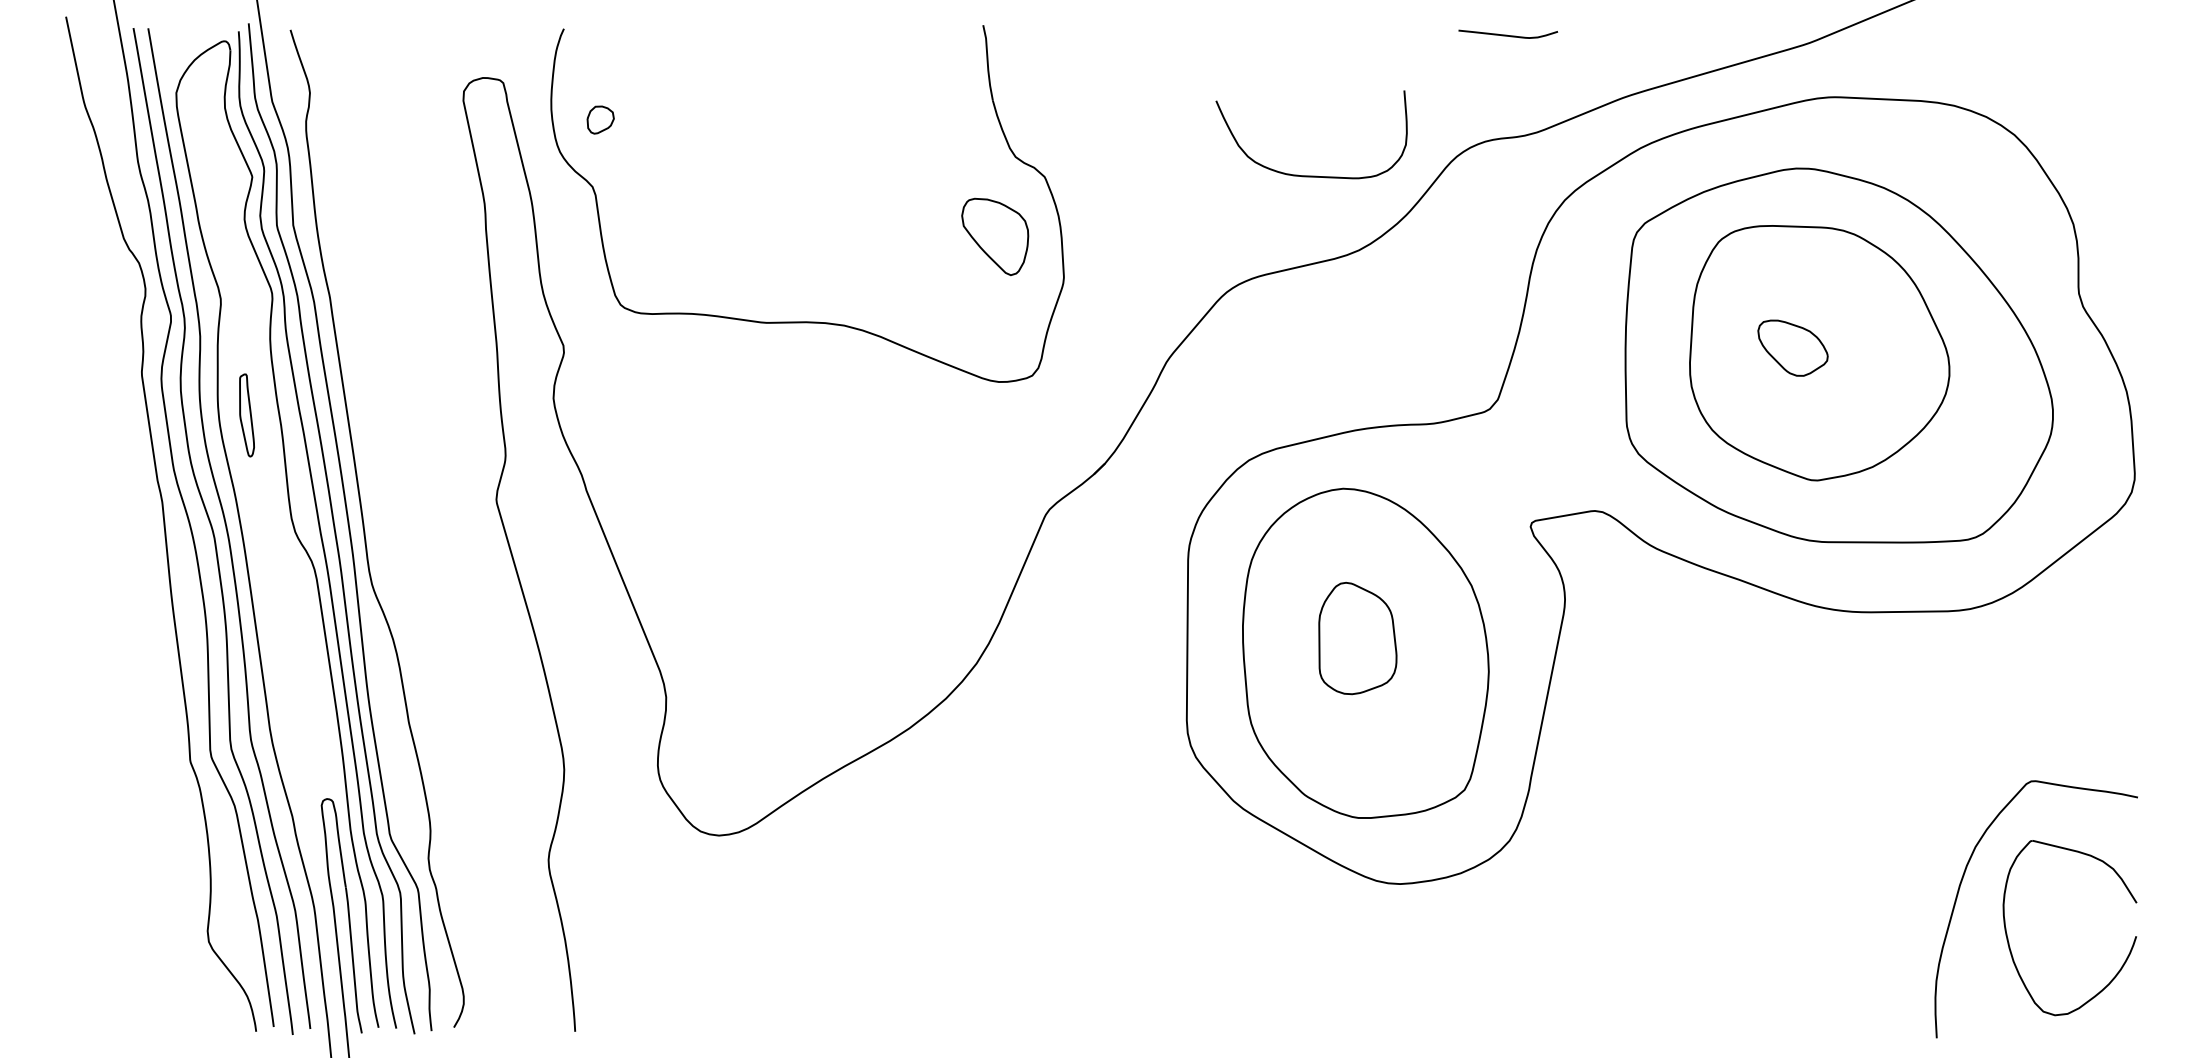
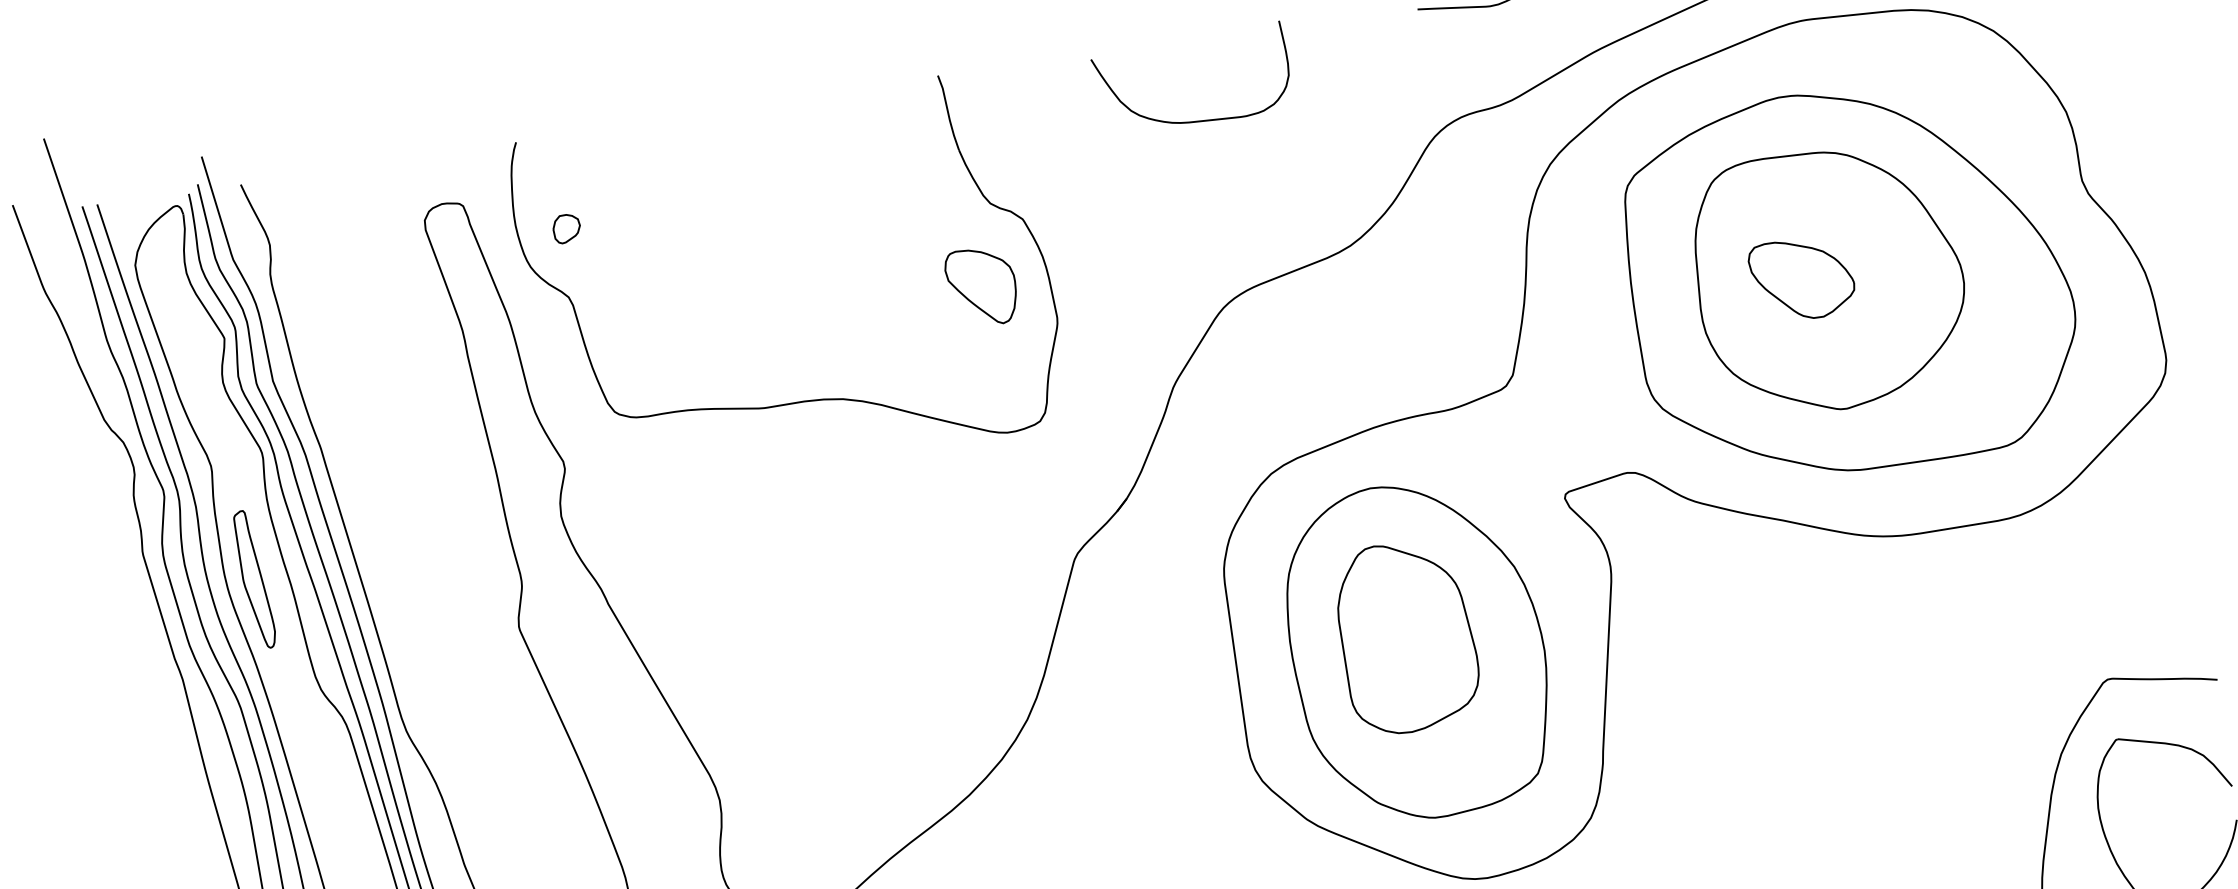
curve: (1311, 175) -> (1198, 120), moved
part: (1792, 347) -> (1801, 278), size x1.43
part: (246, 415) -> (254, 579), size x1.67
part: (1357, 638) -> (1407, 637), size x1.67

